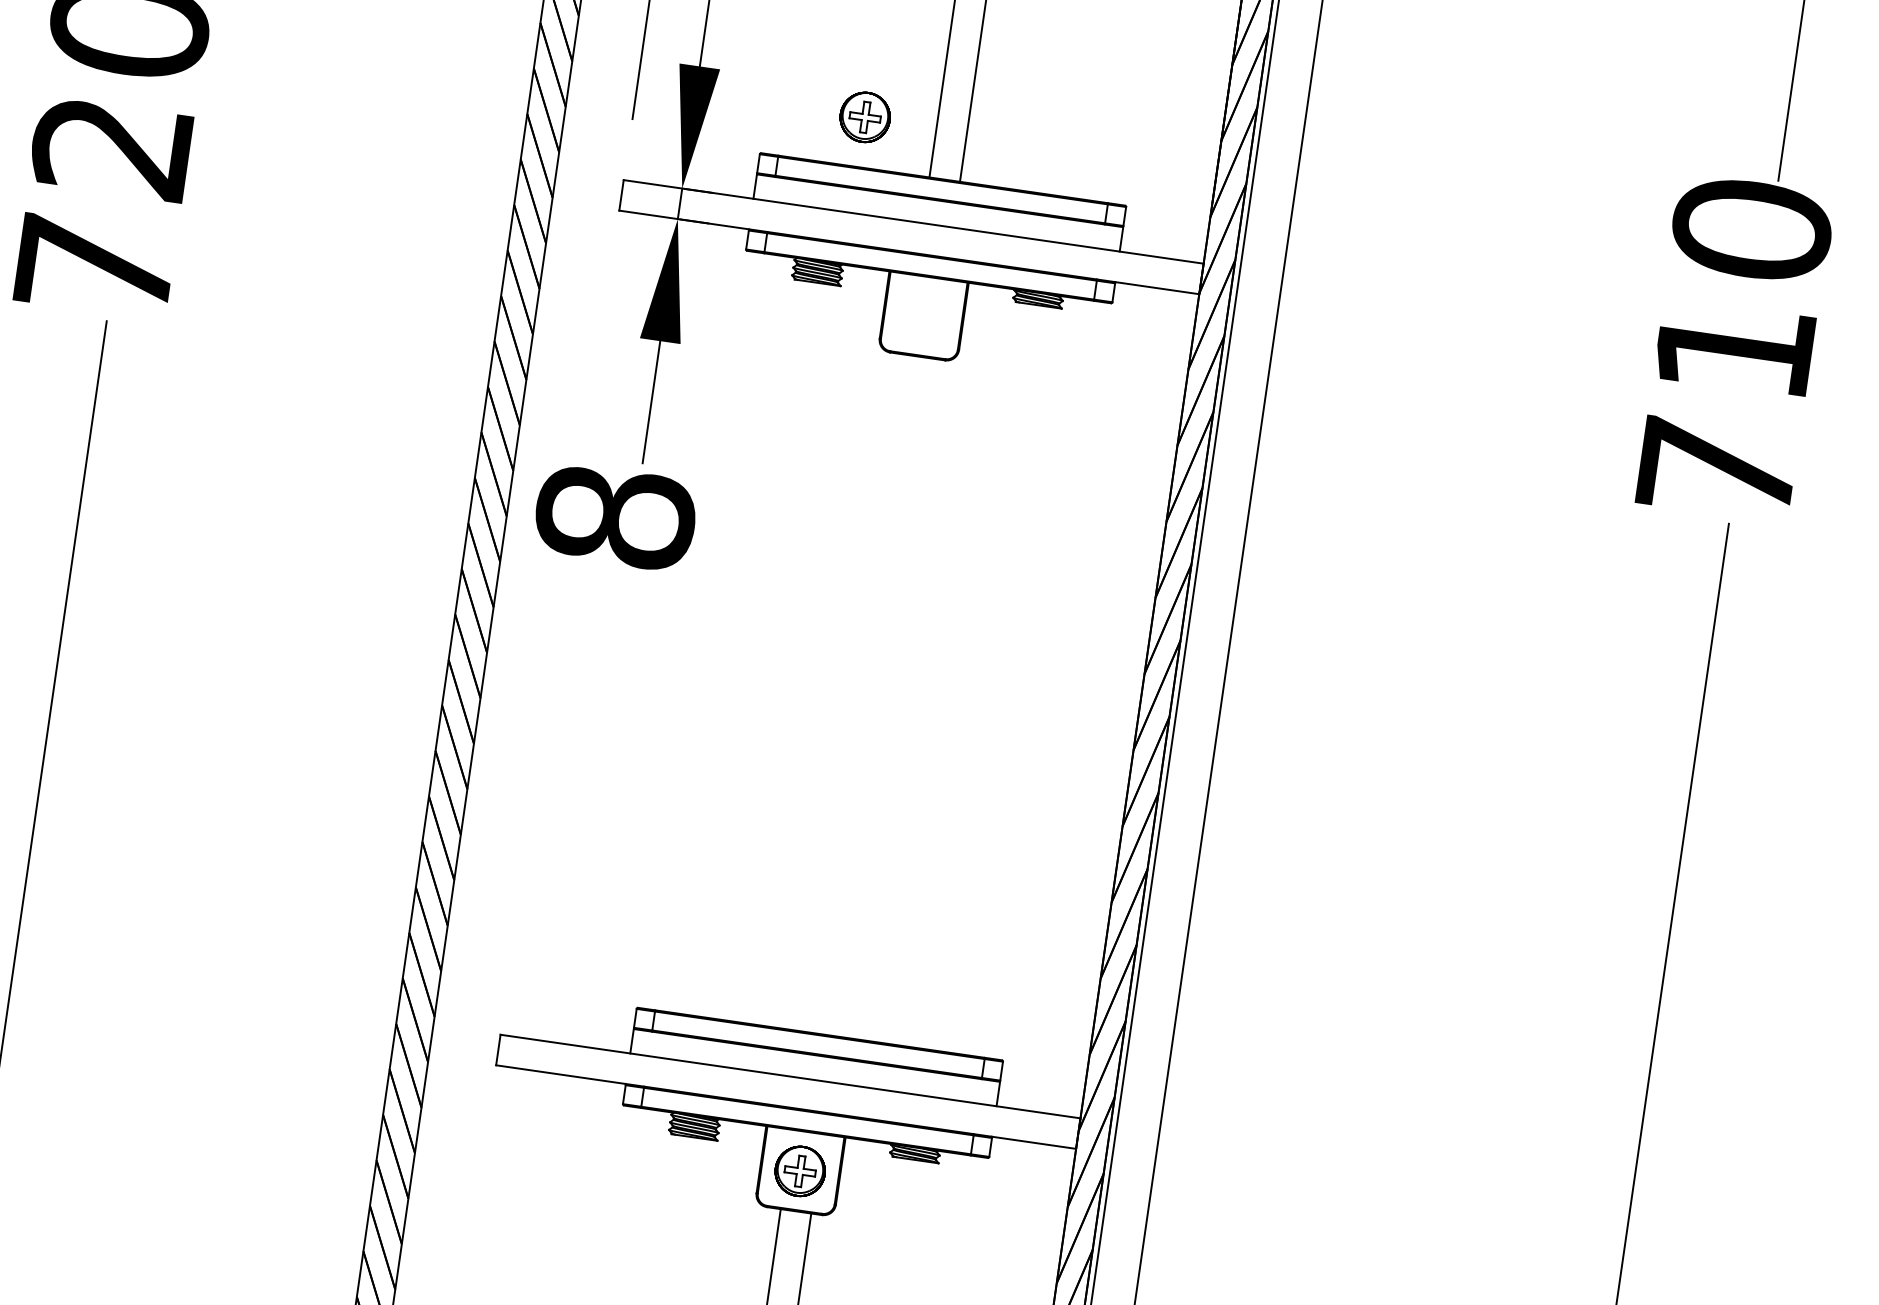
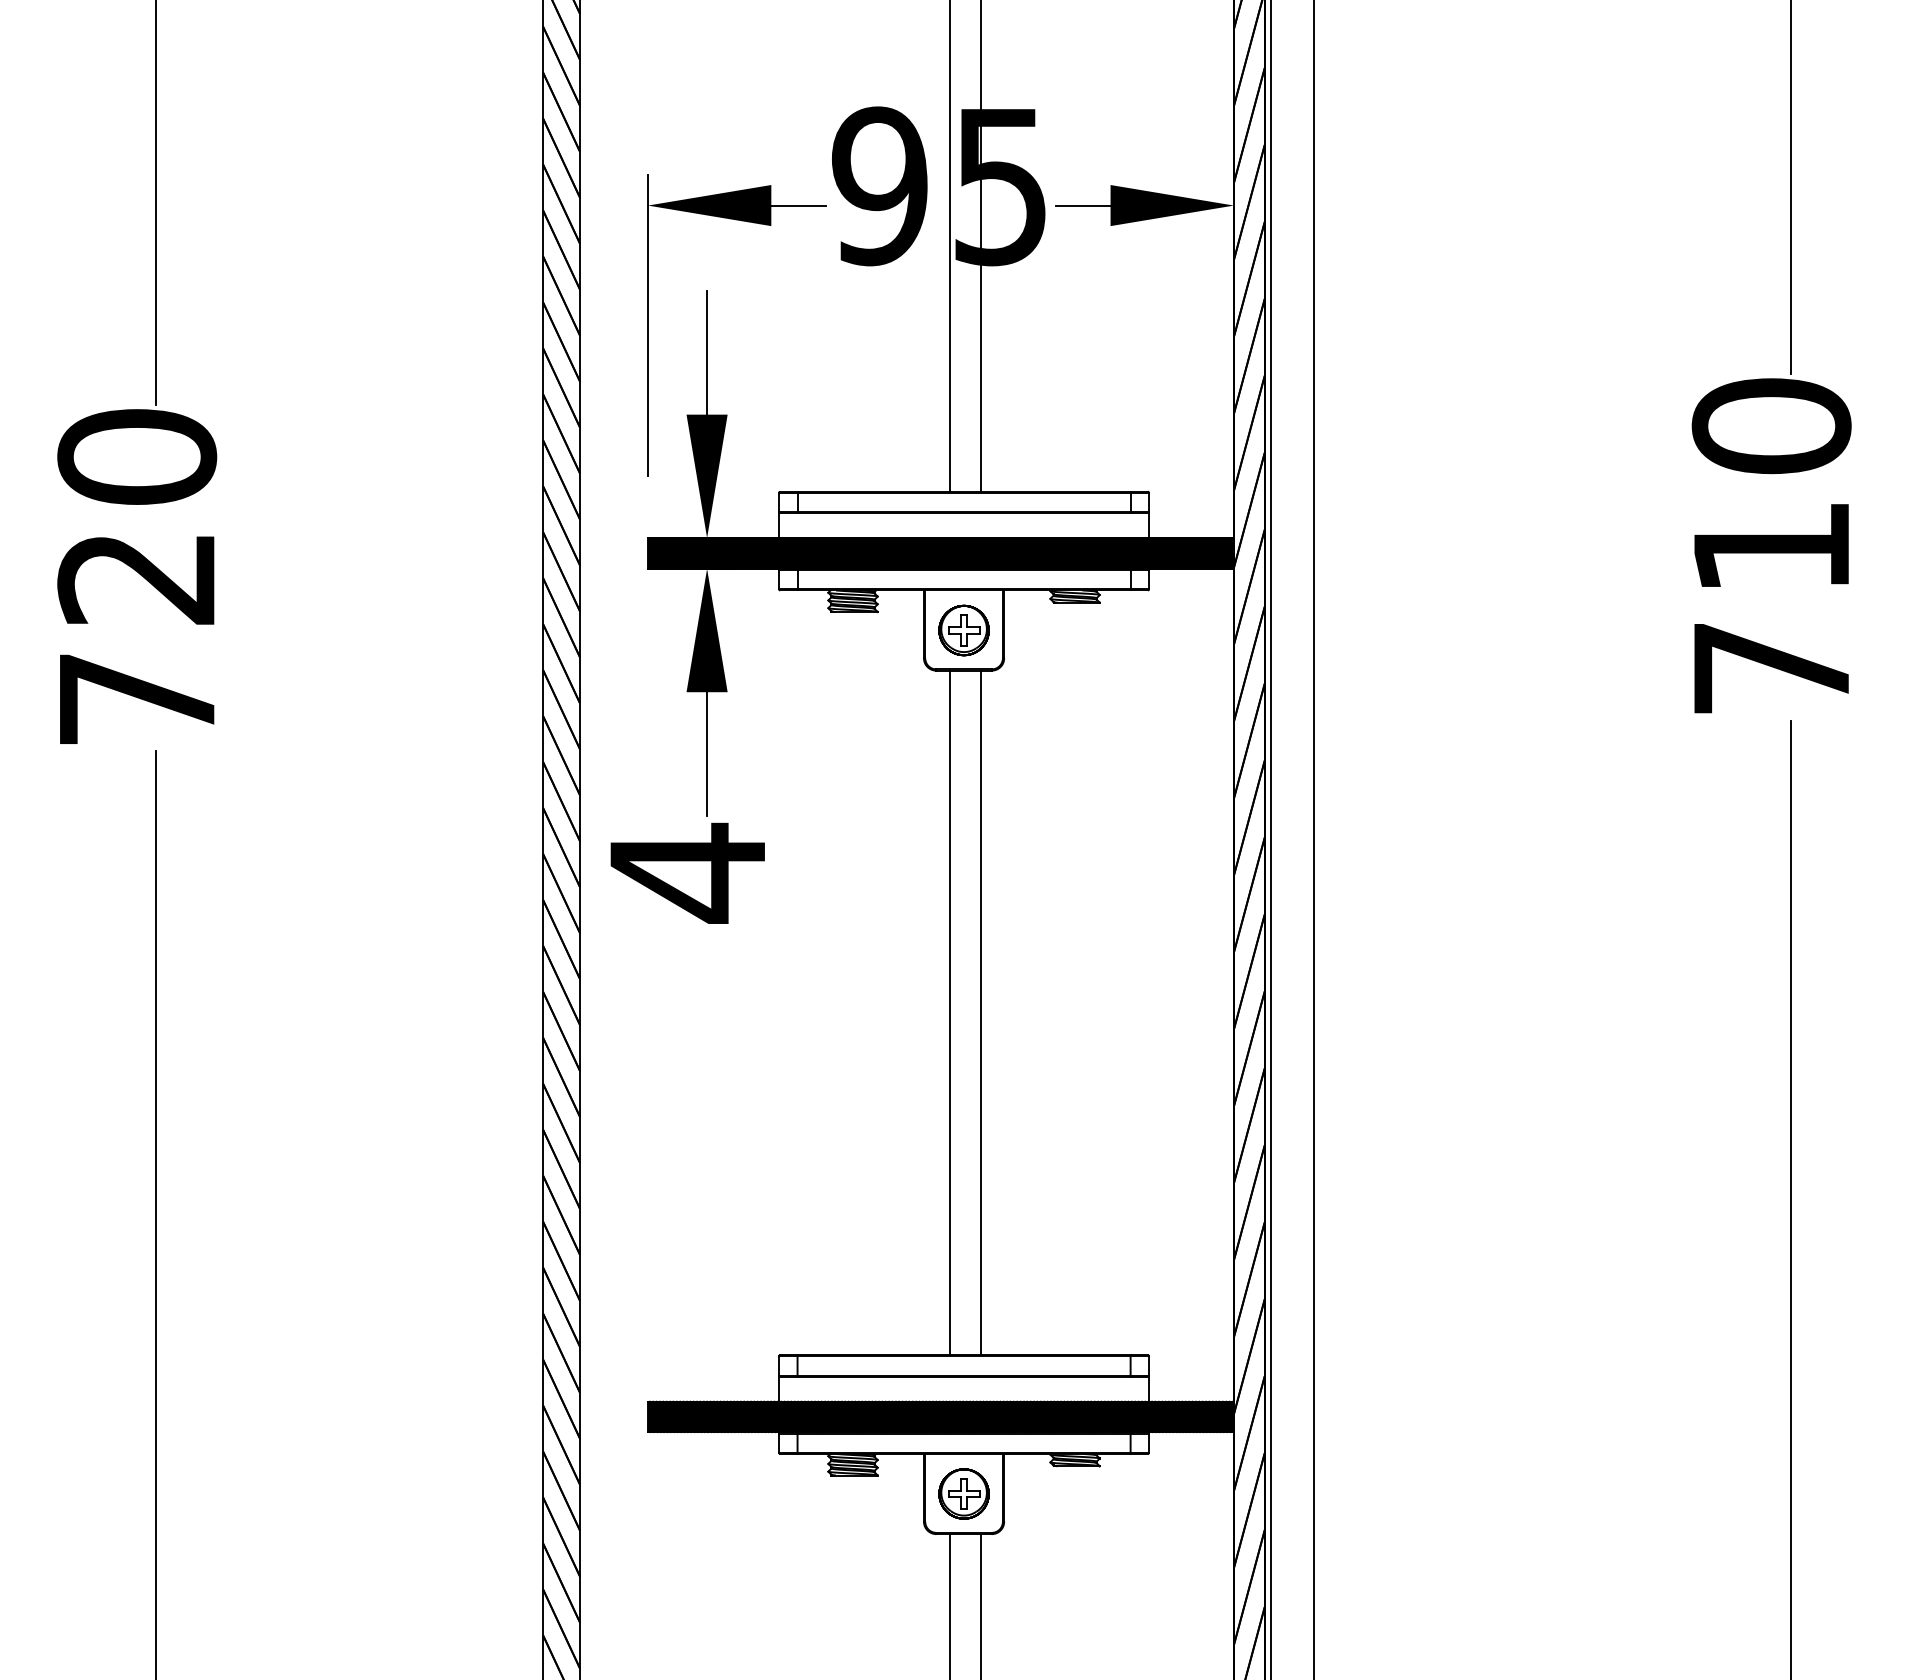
part: (864, 117) -> (963, 630), moved
hatch: (911, 237) -> (940, 553), added
text: (615, 516) -> (687, 872), 8 -> 4
line: (855, 692) -> (950, 1012), added
line: (886, 697) -> (981, 1012), added
hatch: (787, 1091) -> (940, 1416), added

